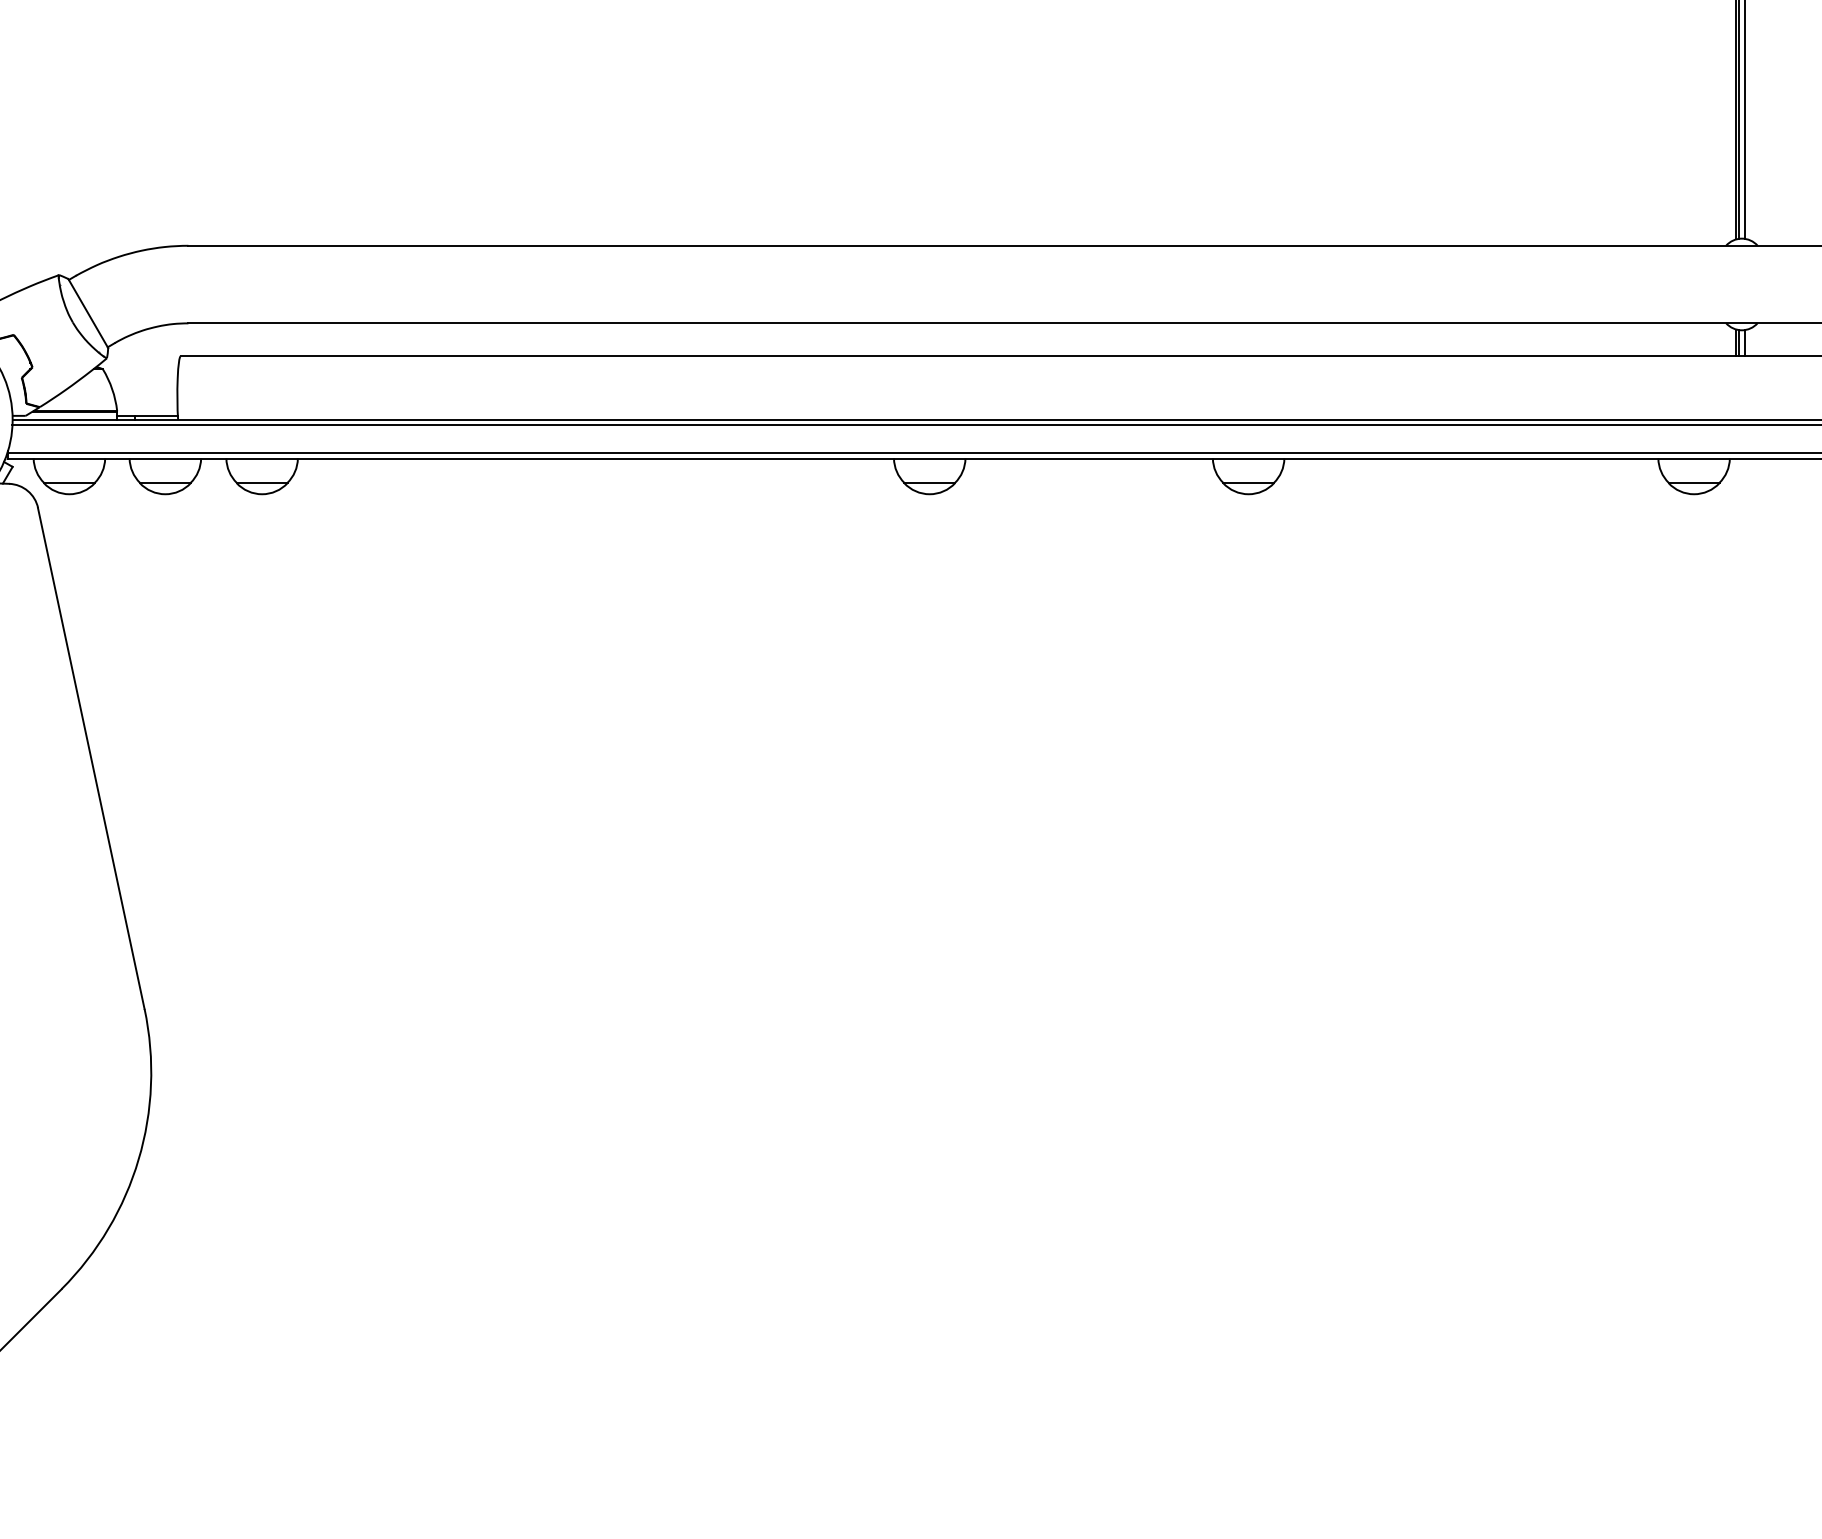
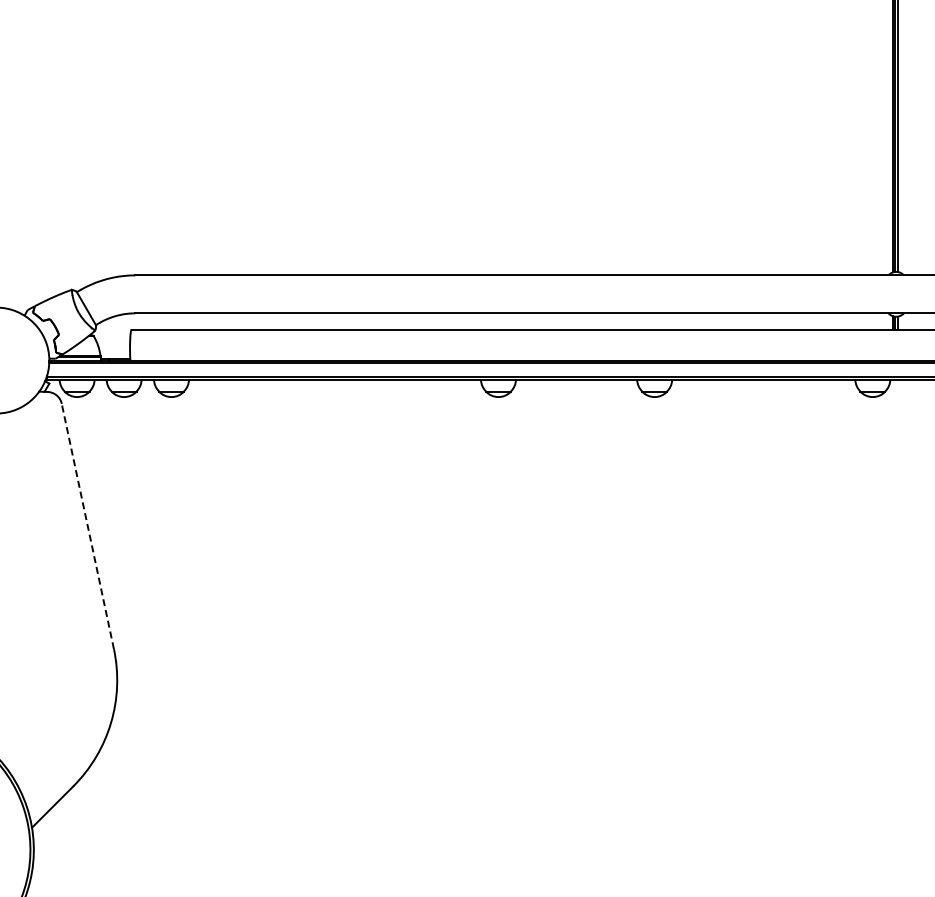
line: (90, 756) -> (87, 525), solid -> dashed

